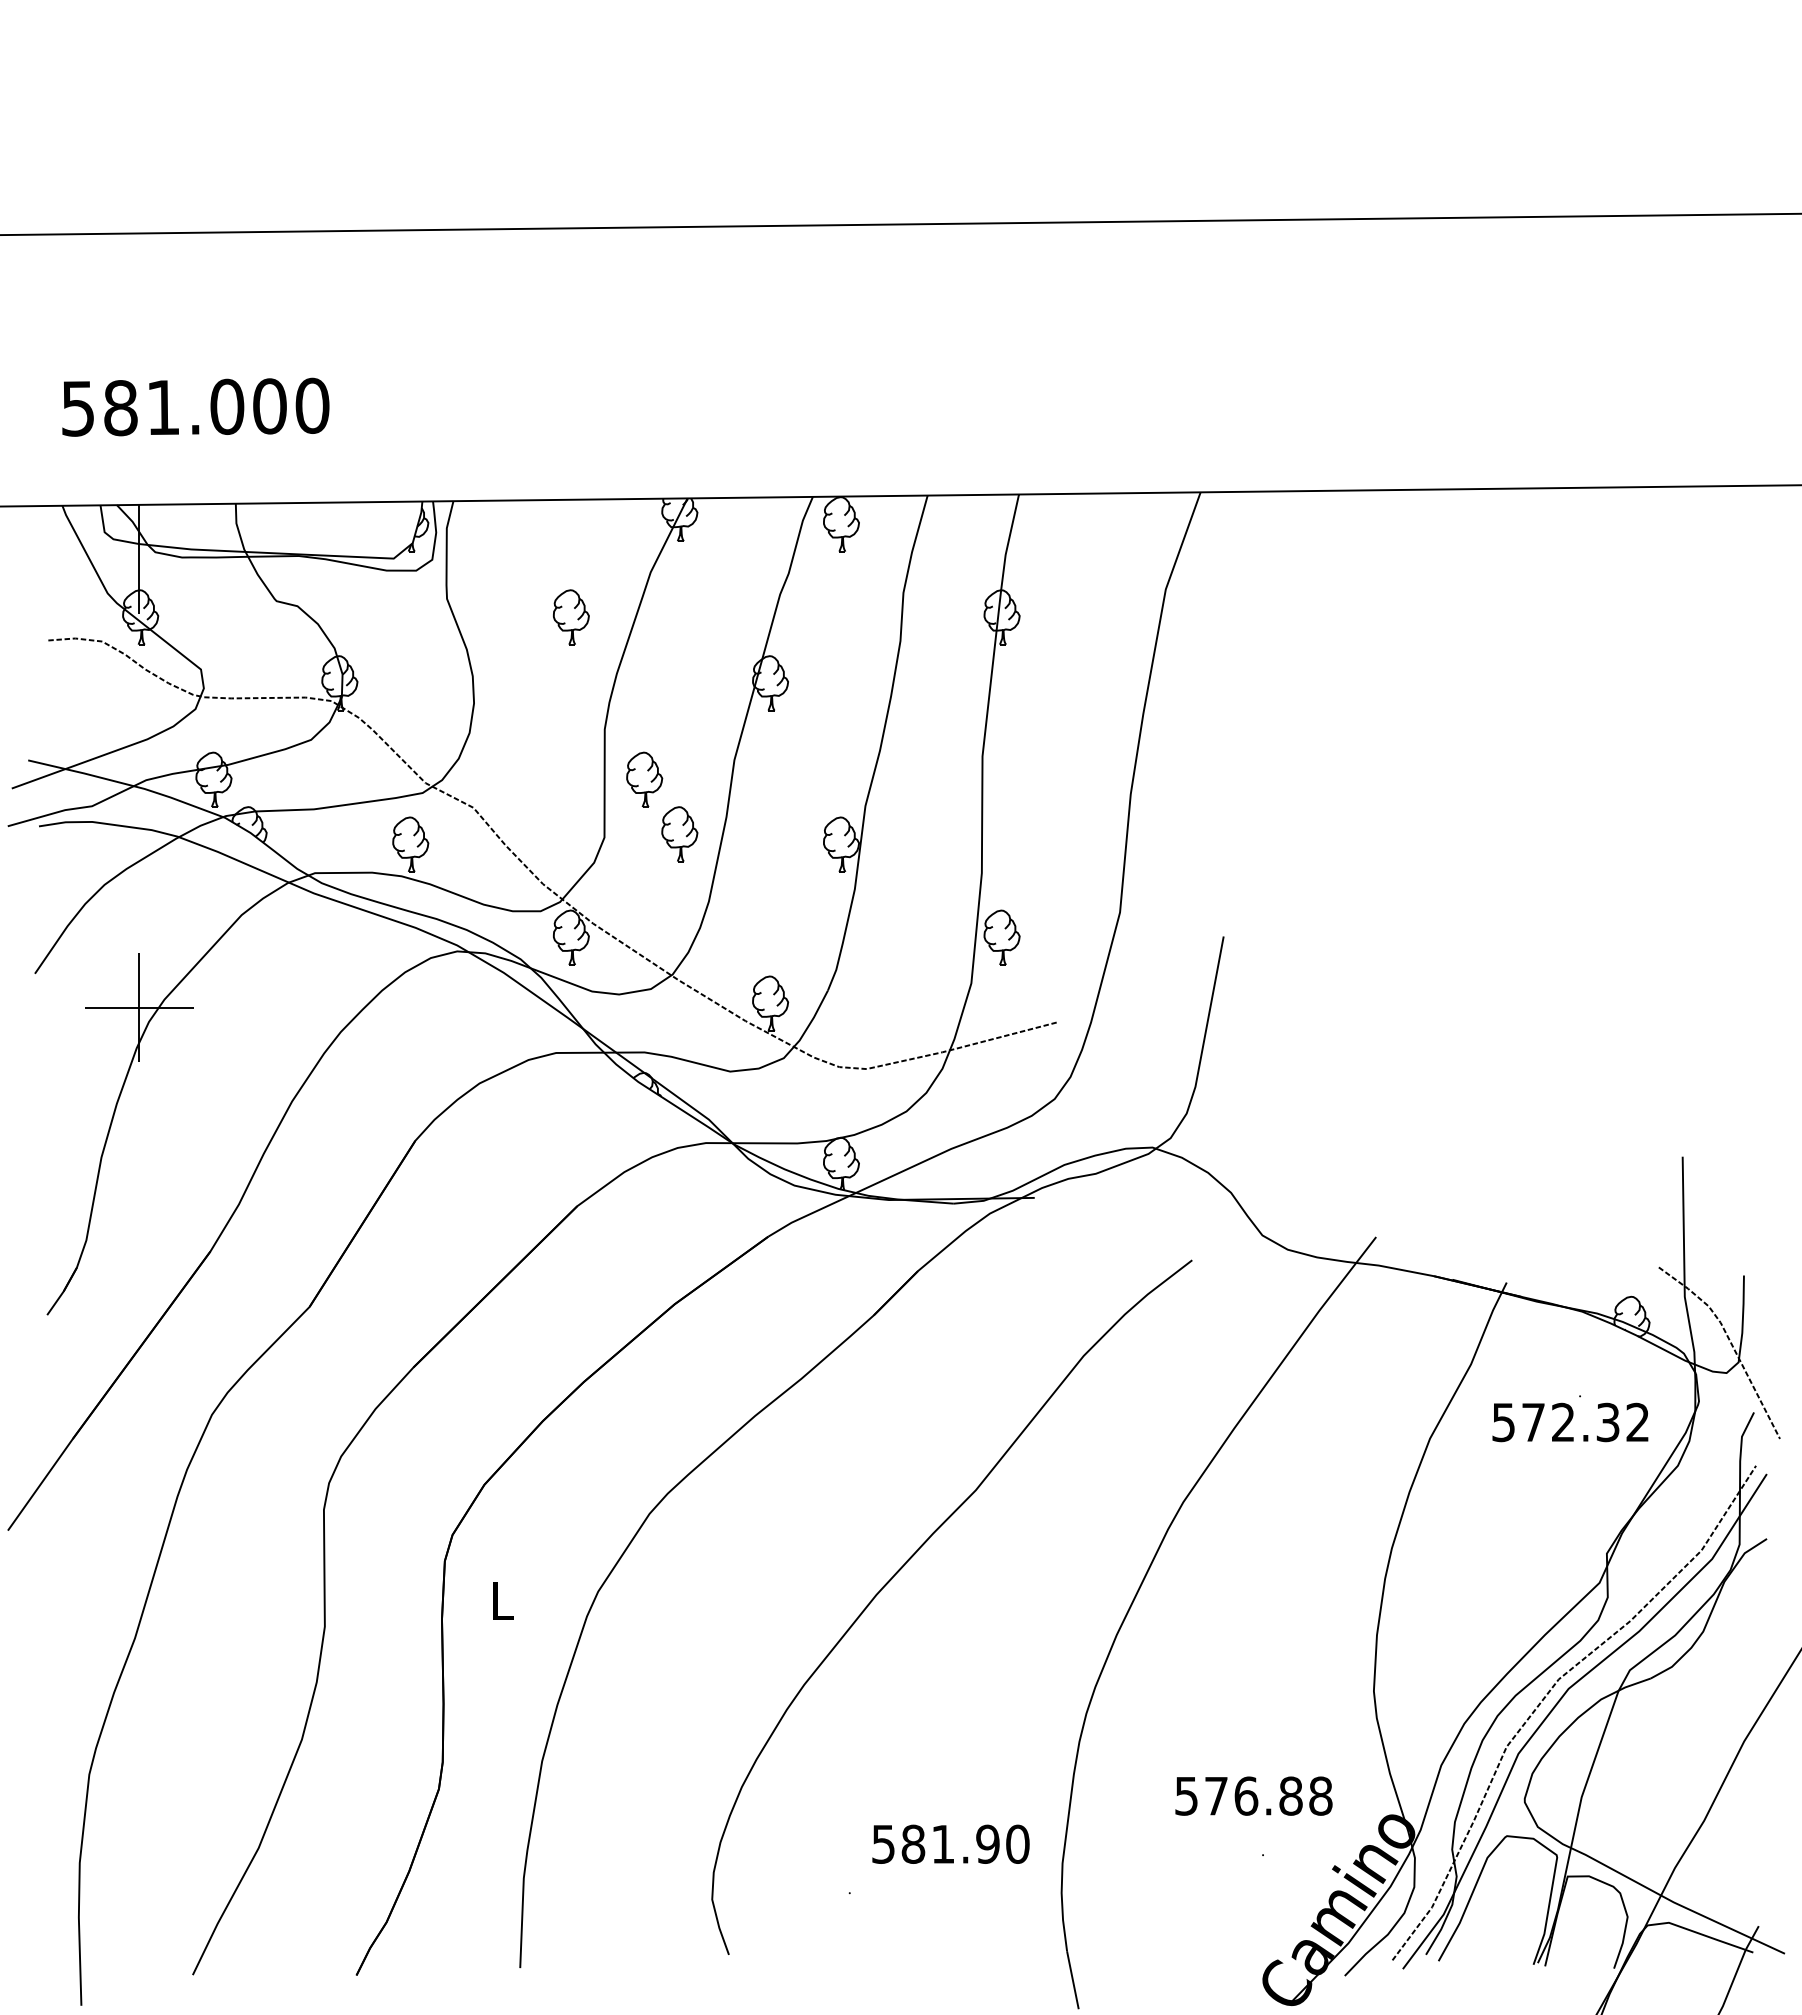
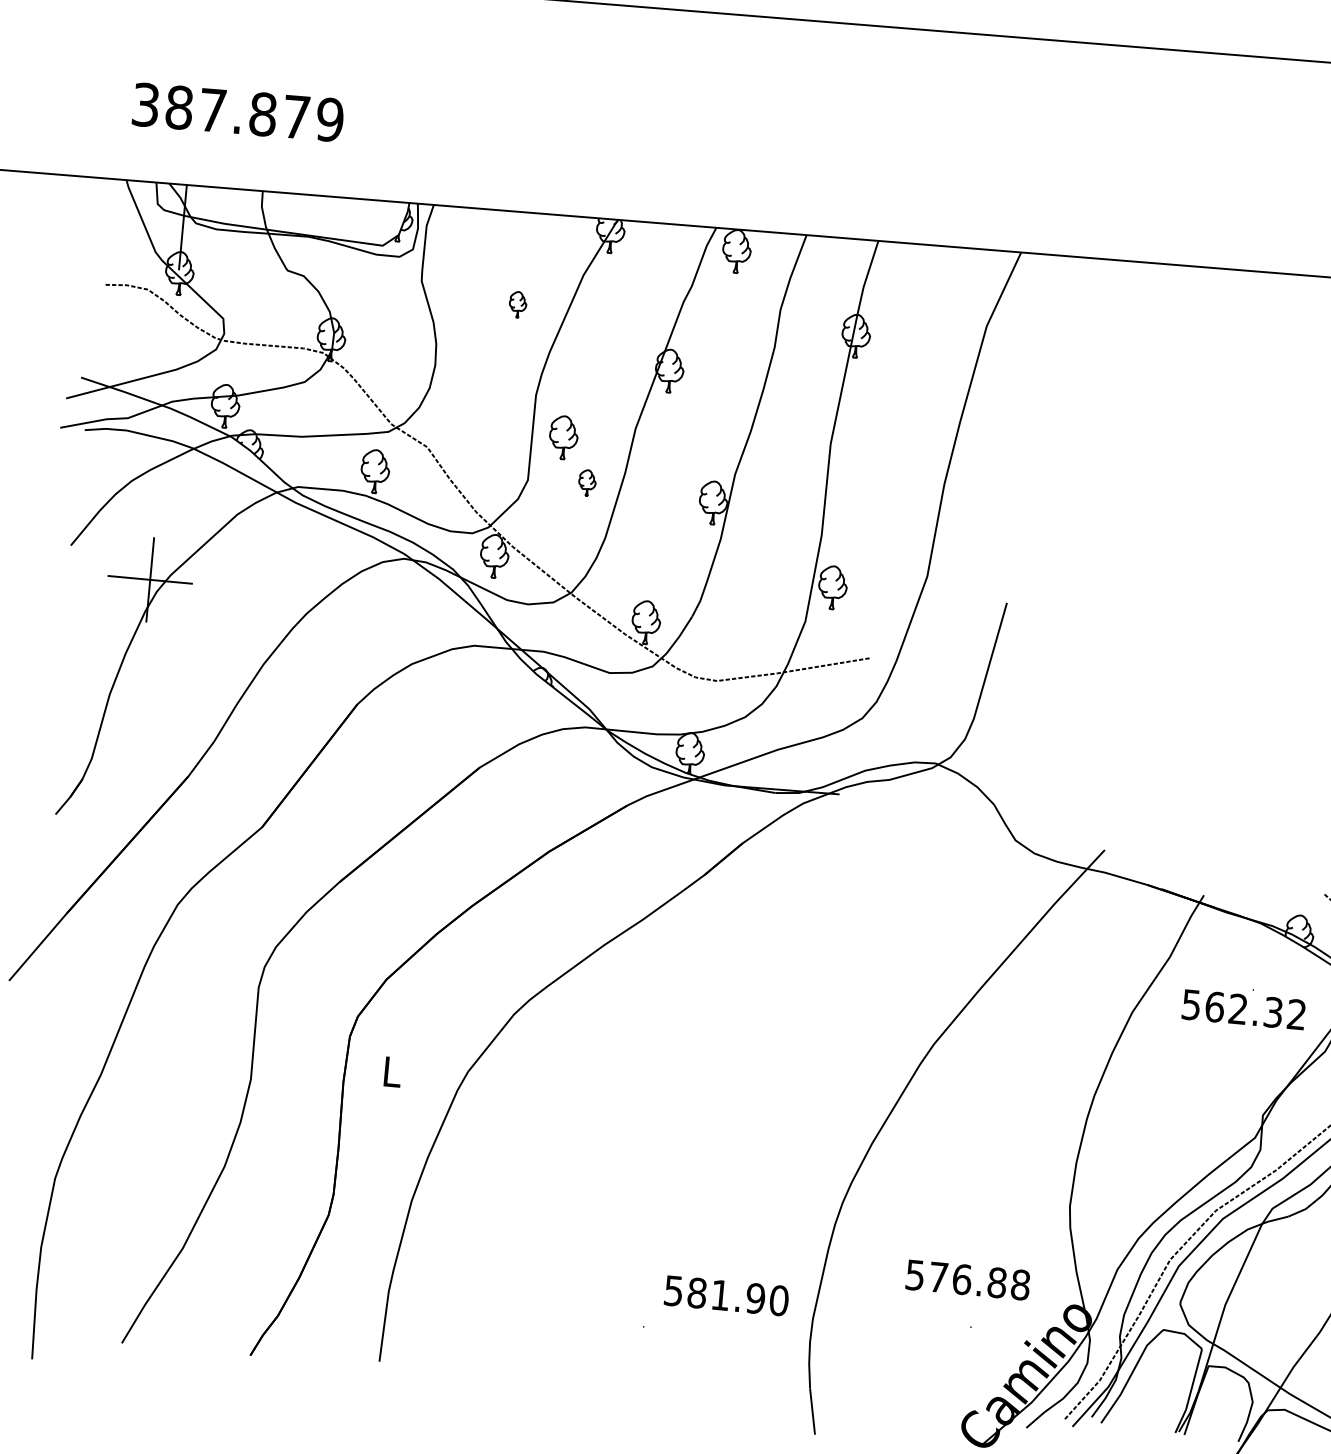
text: (195, 407) -> (238, 112), 581.000 -> 387.879
part: (571, 617) -> (518, 304), size x0.6
part: (679, 834) -> (587, 483), size x0.6
text: (1533, 1422) -> (1214, 1007), 572.32 -> 562.32
curve: (904, 1566) -> (710, 1074), removed

